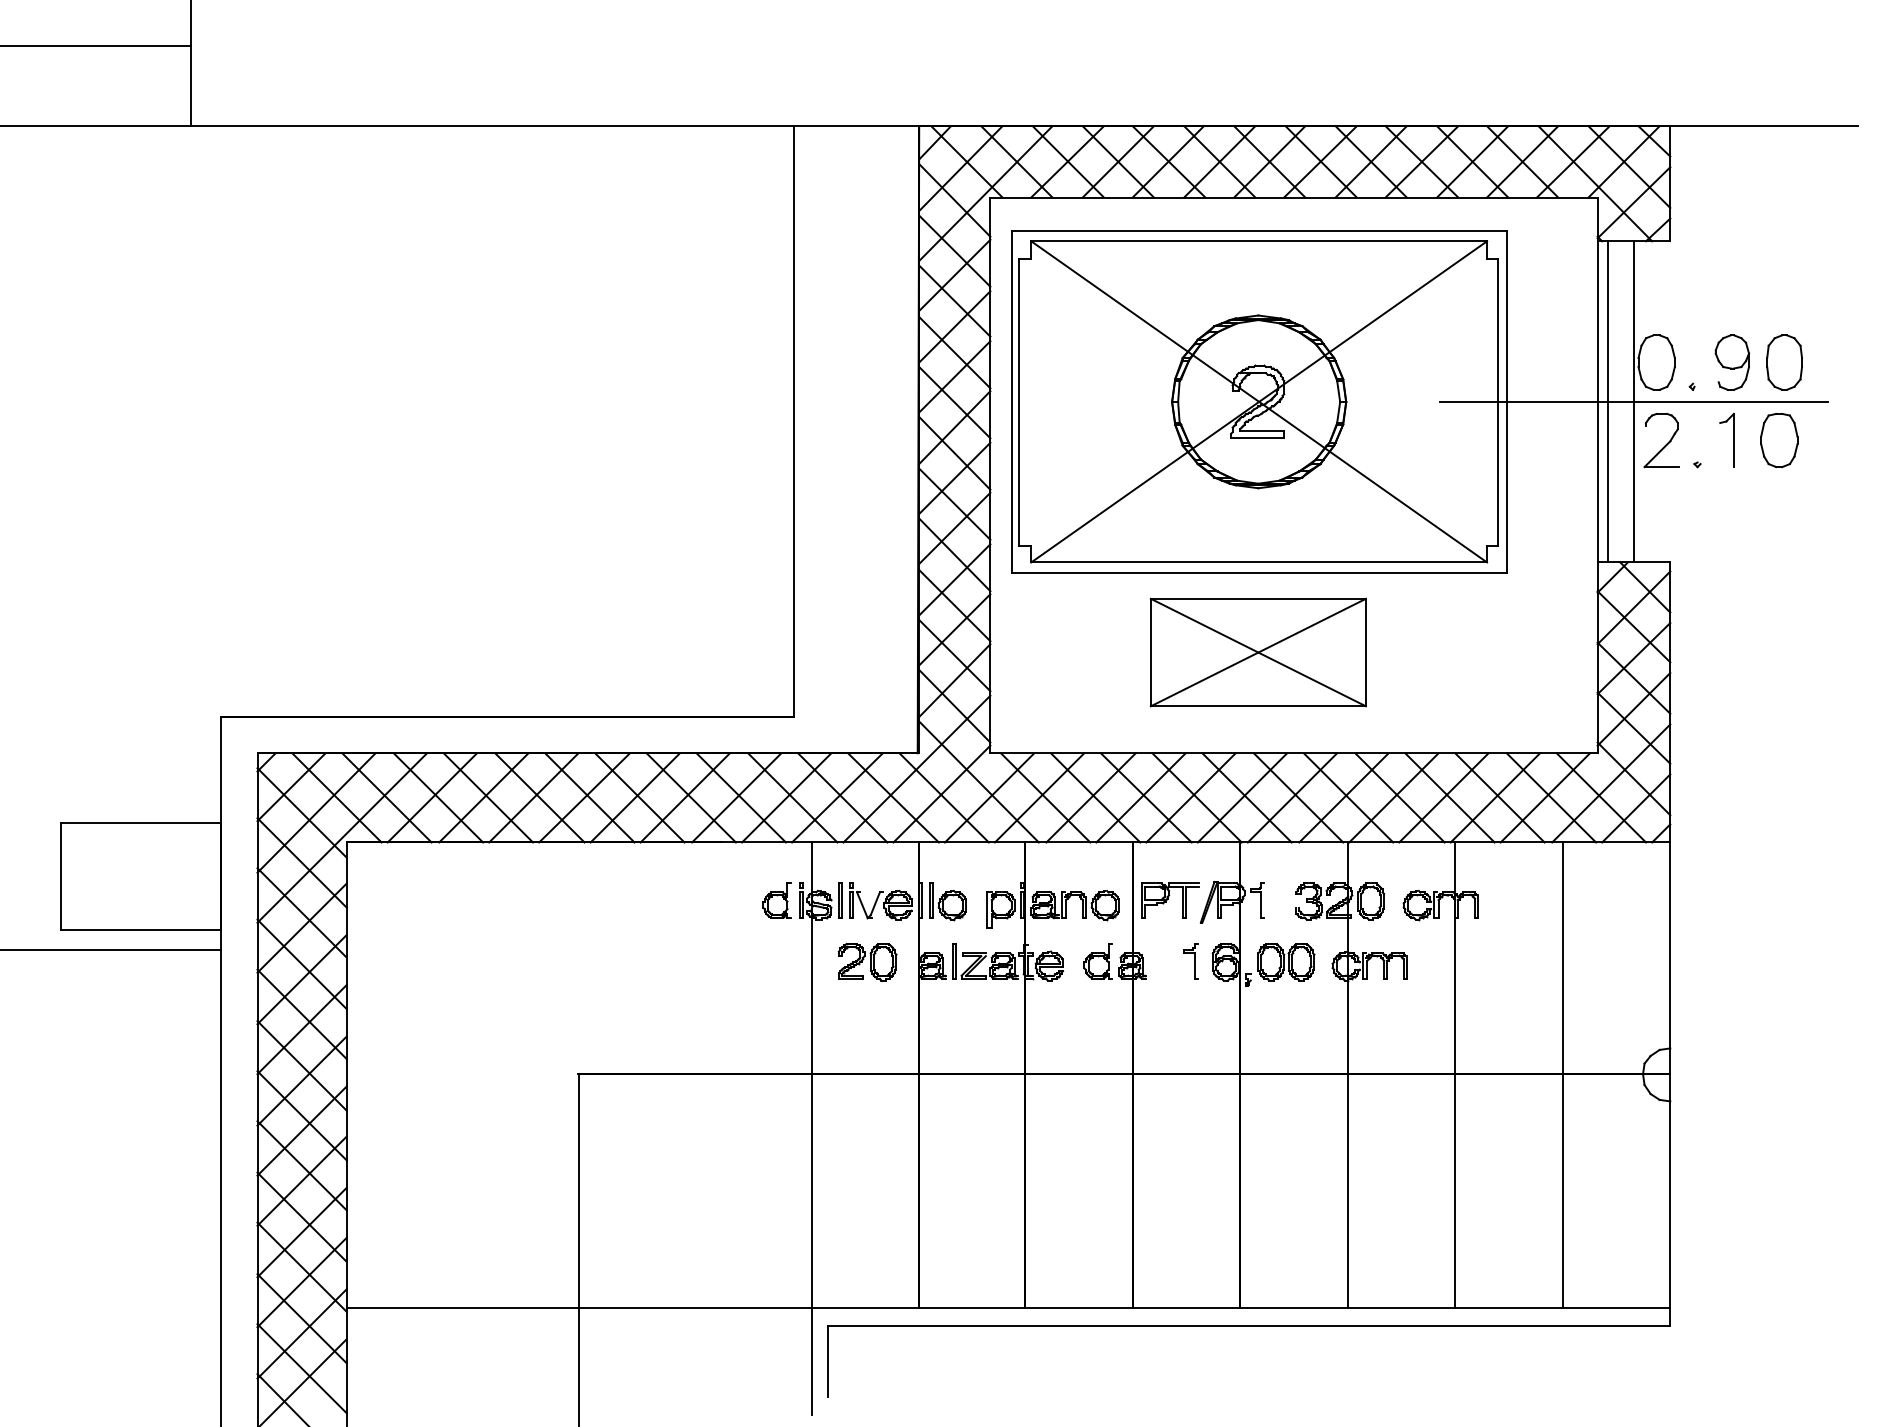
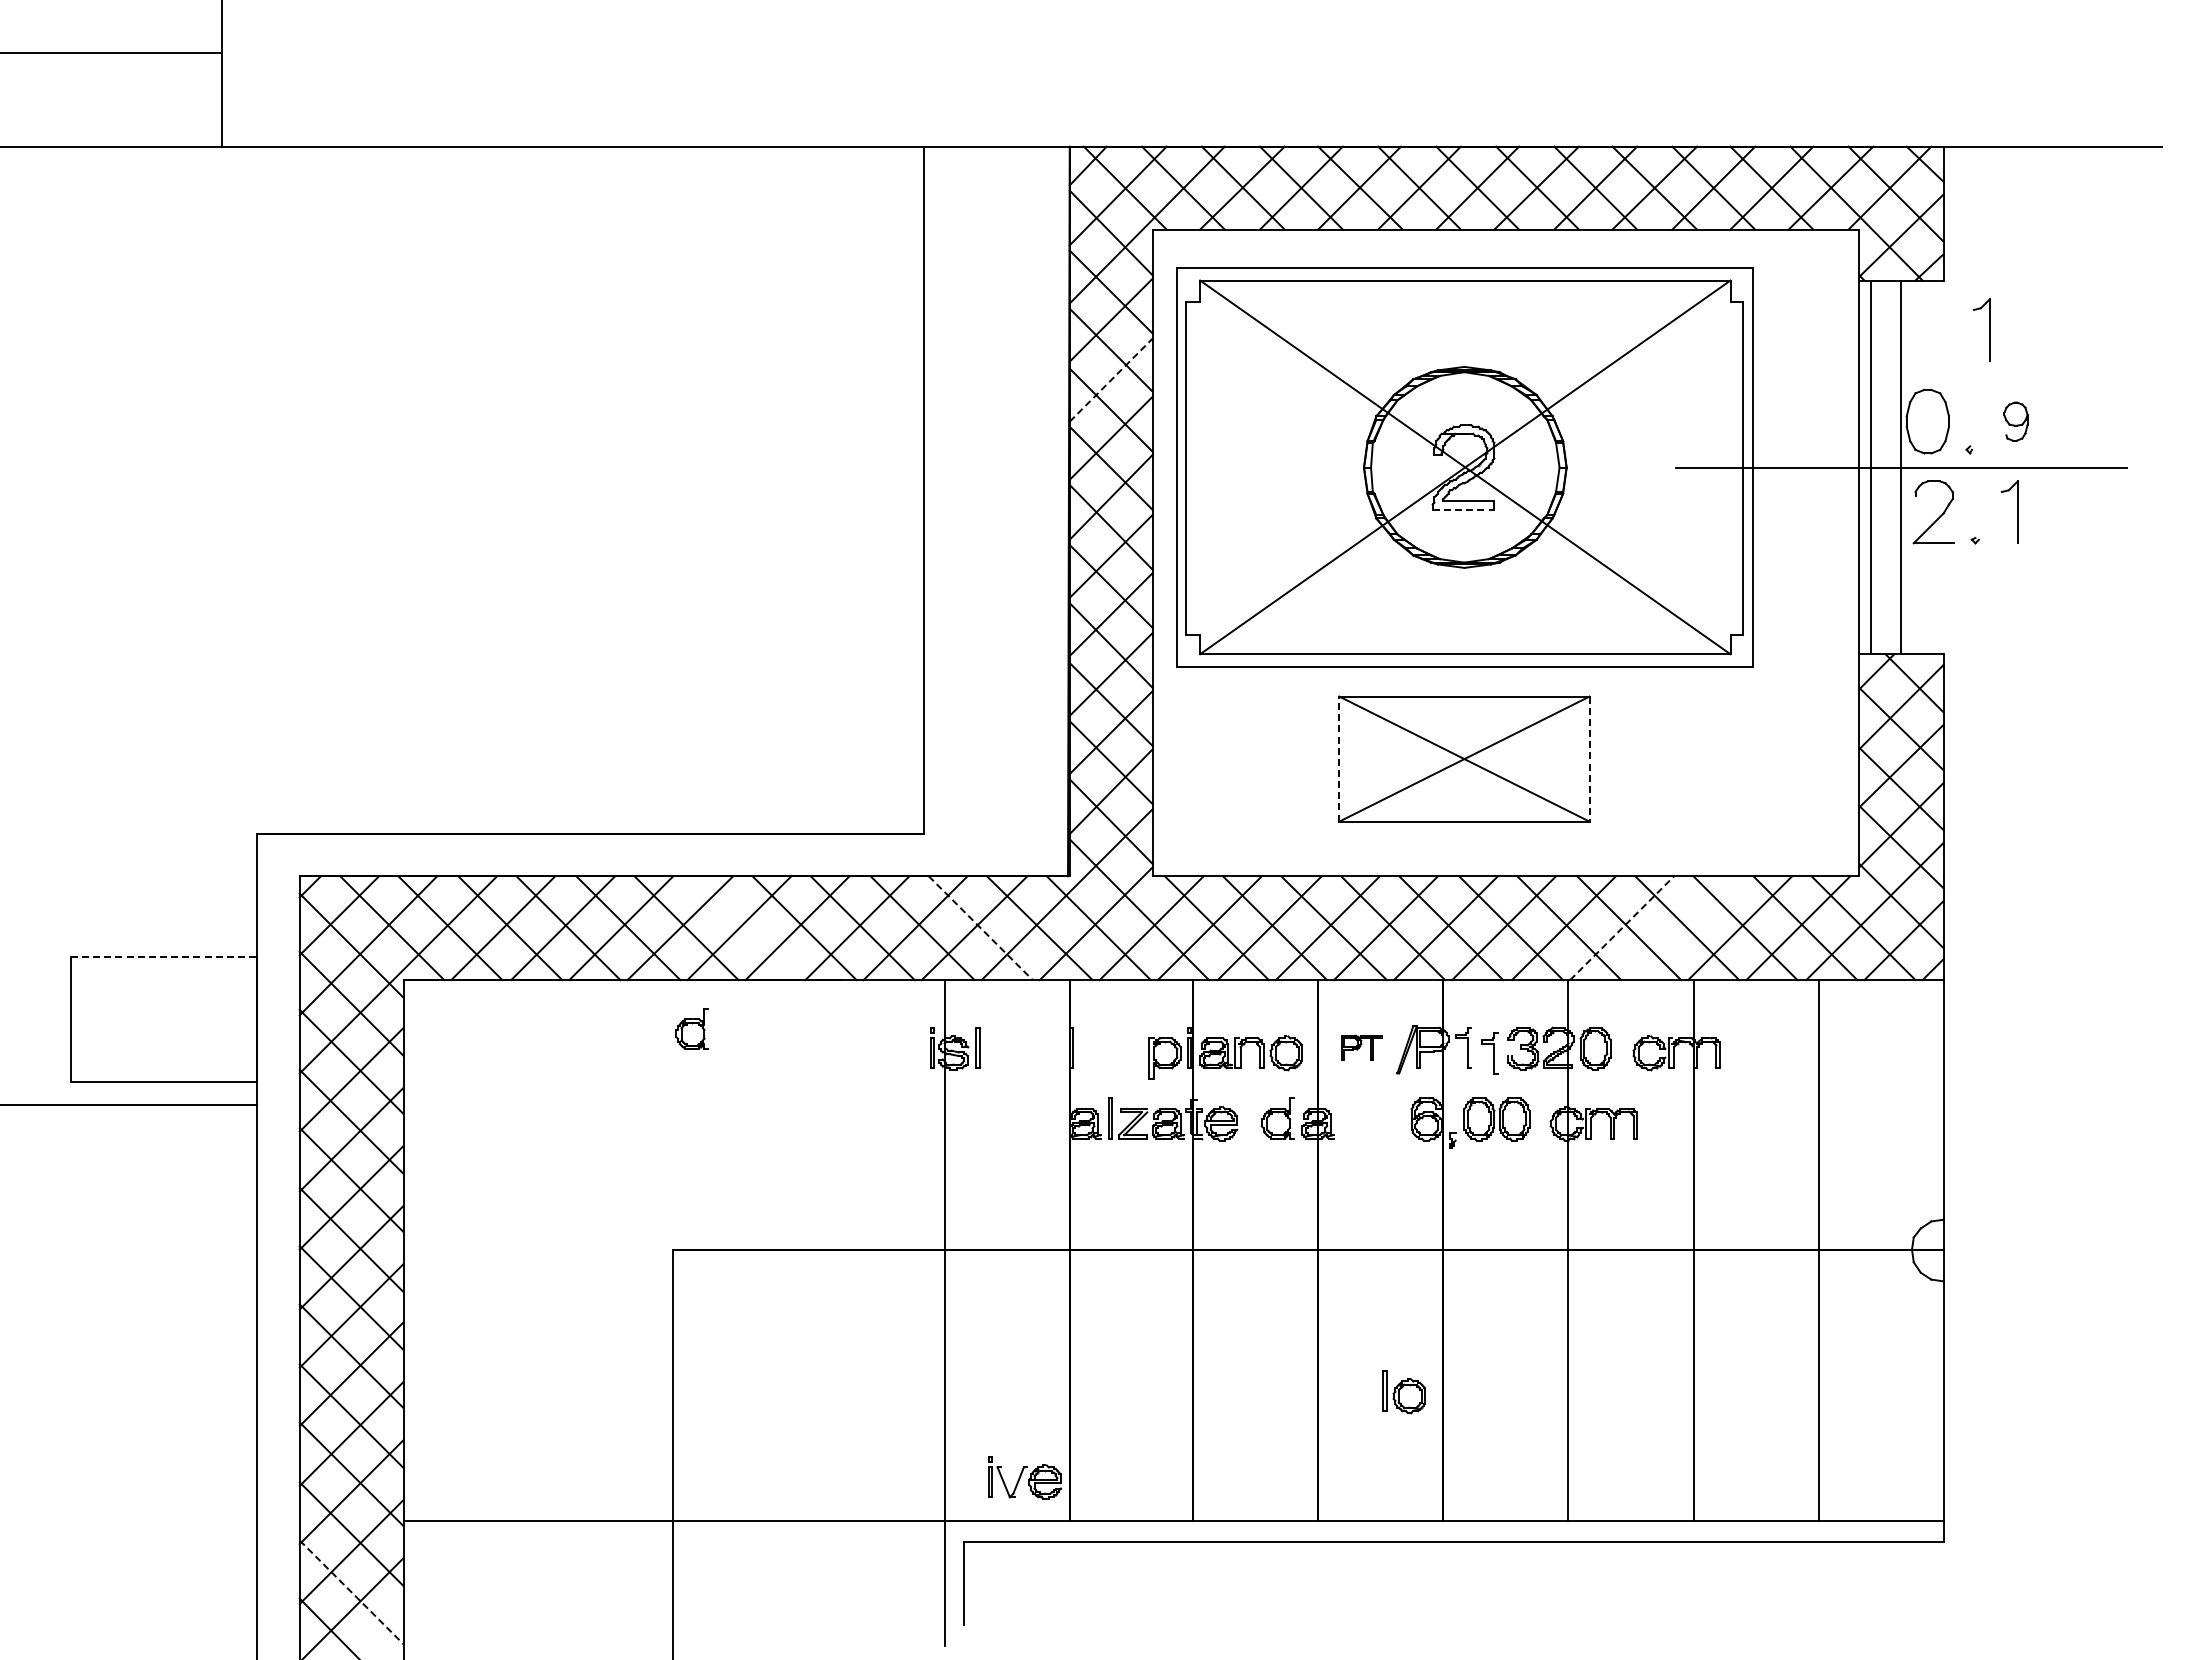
part: (1709, 283) -> (1989, 329), added
line: (955, 327) -> (1111, 380), solid -> dashed
part: (1731, 362) -> (2015, 421), size x0.6
part: (1784, 362) -> (2076, 421), removed
line: (1257, 438) -> (1463, 509), solid -> dashed
part: (1779, 440) -> (2070, 512), removed
line: (1151, 652) -> (1339, 759), solid -> dashed
line: (1365, 652) -> (1589, 759), solid -> dashed
line: (1394, 797) -> (1622, 927), solid -> dashed
line: (639, 798) -> (744, 928), removed
line: (843, 798) -> (981, 928), solid -> dashed
line: (1444, 798) -> (1680, 928), removed
line: (141, 823) -> (164, 957), solid -> dashed
part: (776, 900) -> (691, 1028), moved
part: (1170, 900) -> (1362, 1047), size x0.6
part: (880, 901) -> (1024, 1477), moved
part: (947, 902) -> (1403, 1392), moved
part: (1190, 961) -> (1489, 1053), moved
part: (867, 962) -> (1009, 1119), removed
line: (302, 1368) -> (352, 1592), solid -> dashed

